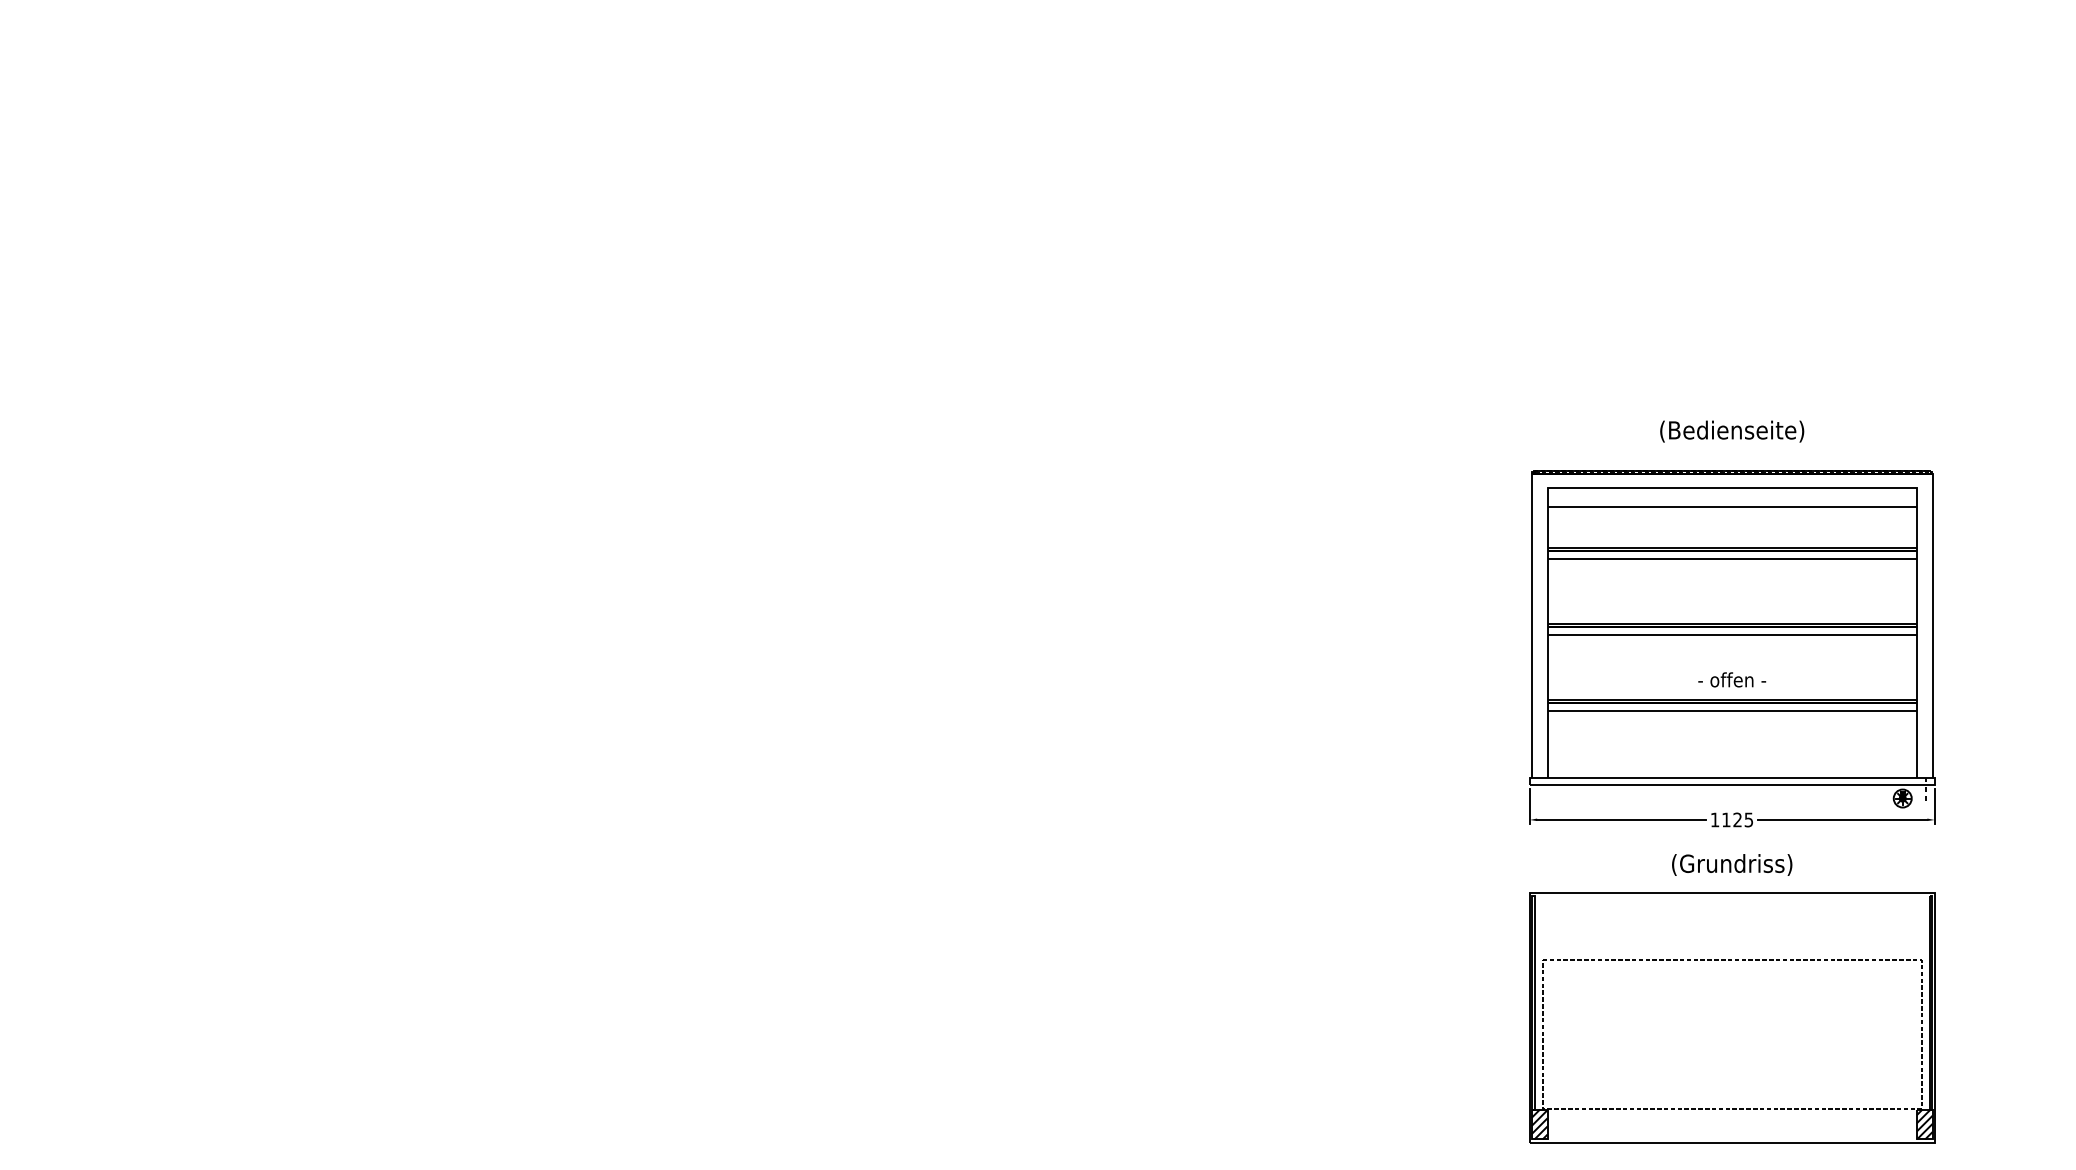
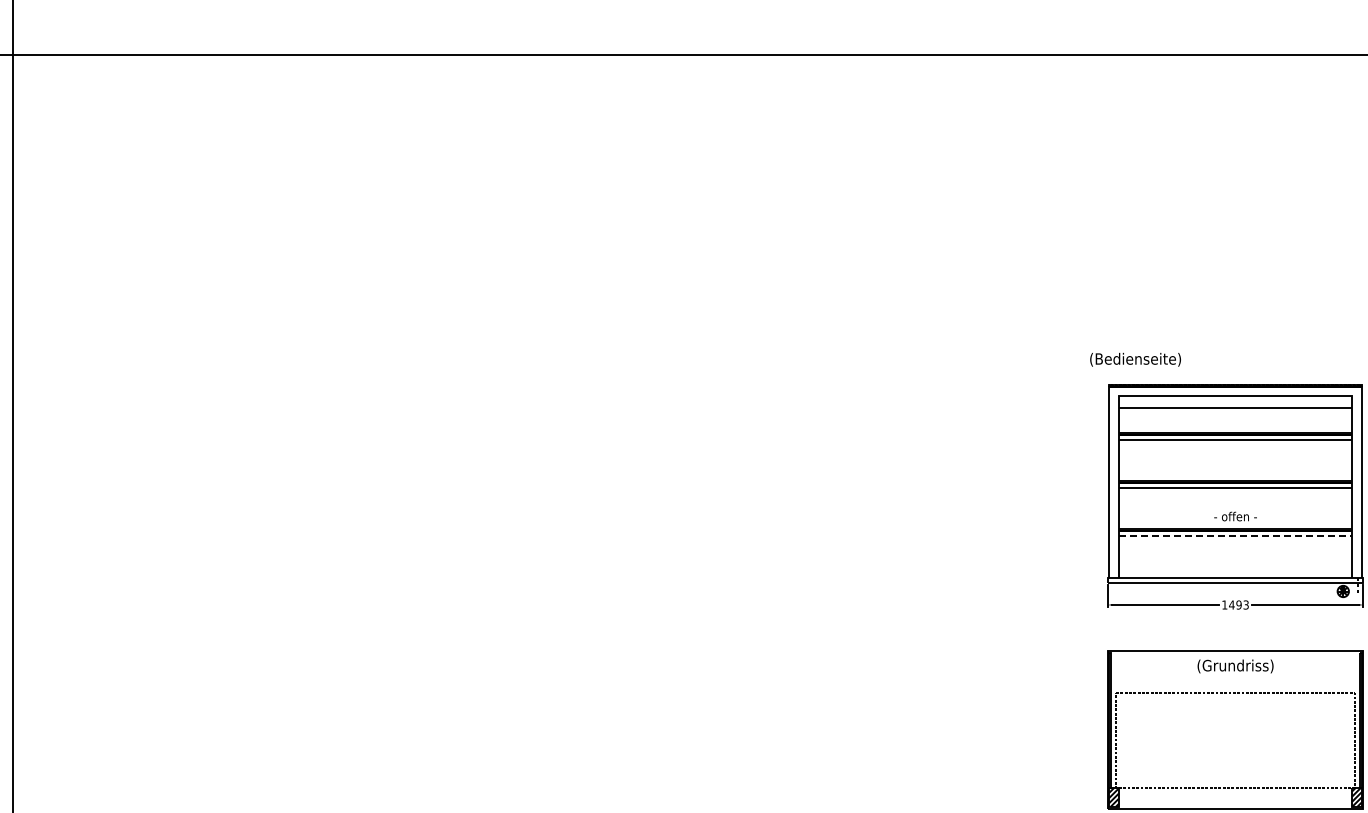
text: (1732, 431) -> (1135, 359), moved
line: (1732, 711) -> (1235, 536), solid -> dashed
text: (1736, 819) -> (1238, 604), 1125 -> 1493
text: (1732, 865) -> (1235, 666), moved

